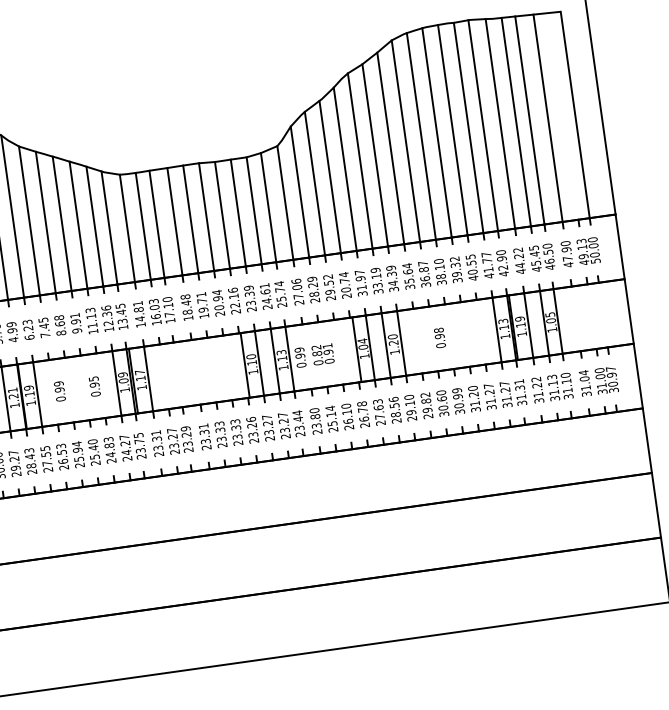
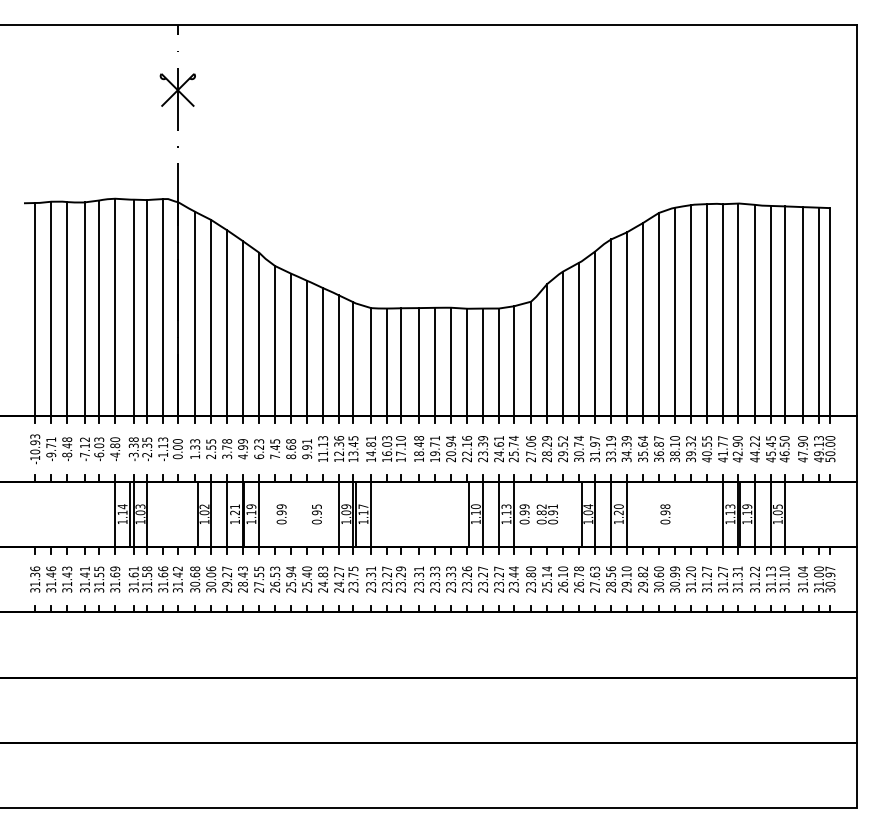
line: (564, 115) -> (819, 311), added
text: (347, 295) -> (579, 459), 20.74 -> 30.74

